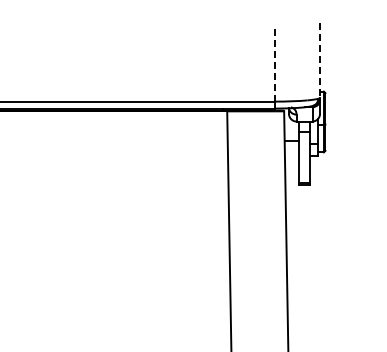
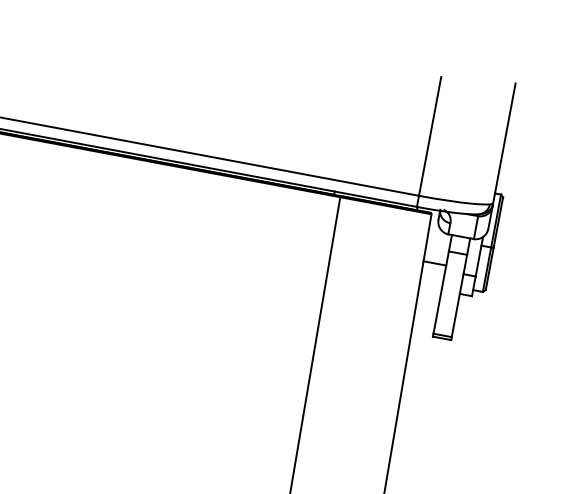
line: (320, 60) -> (505, 143), dashed -> solid
line: (274, 64) -> (430, 136), dashed -> solid

